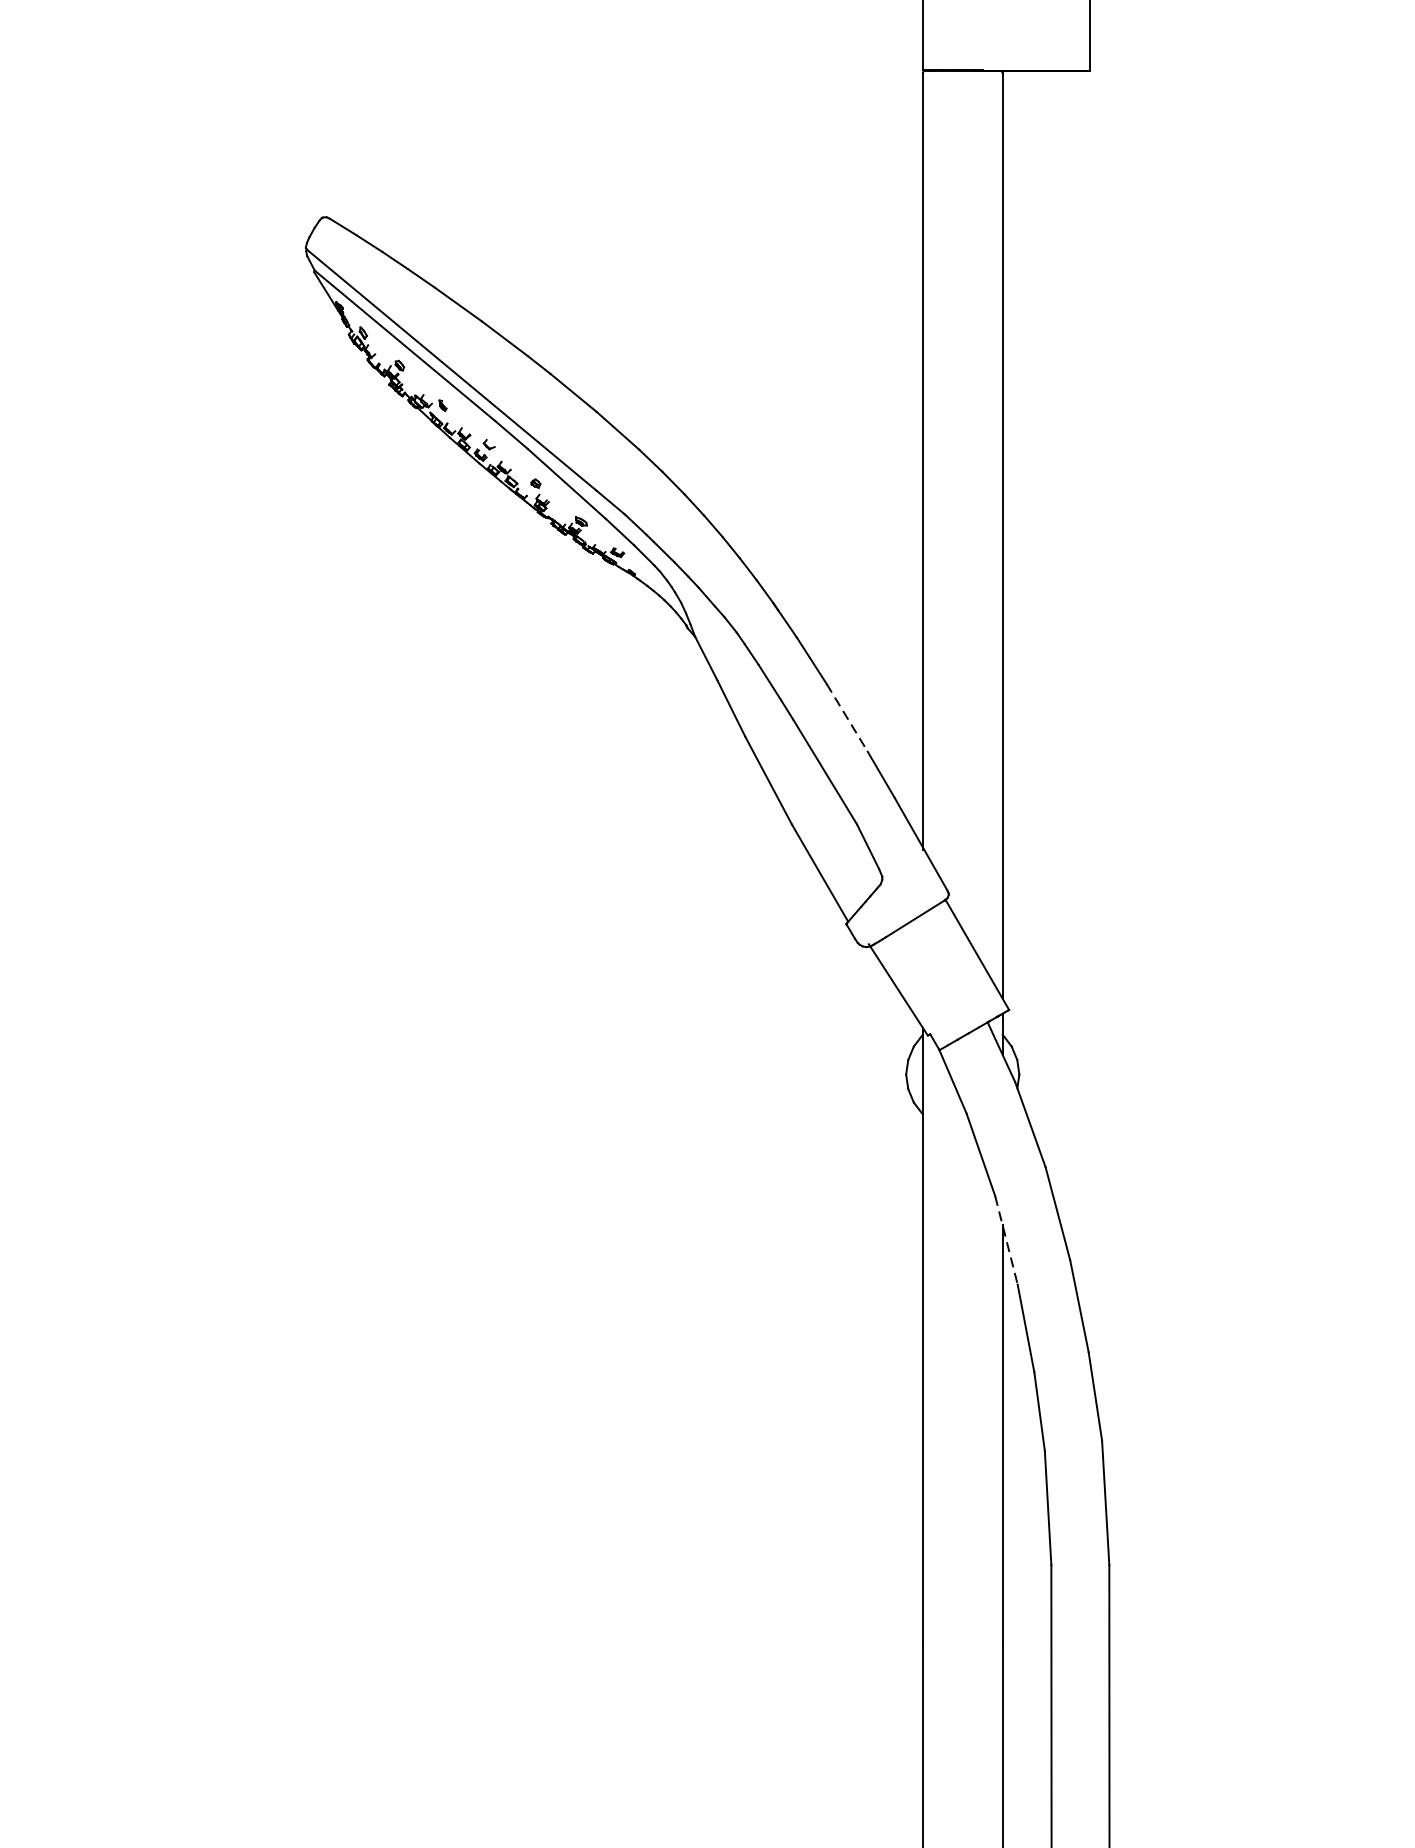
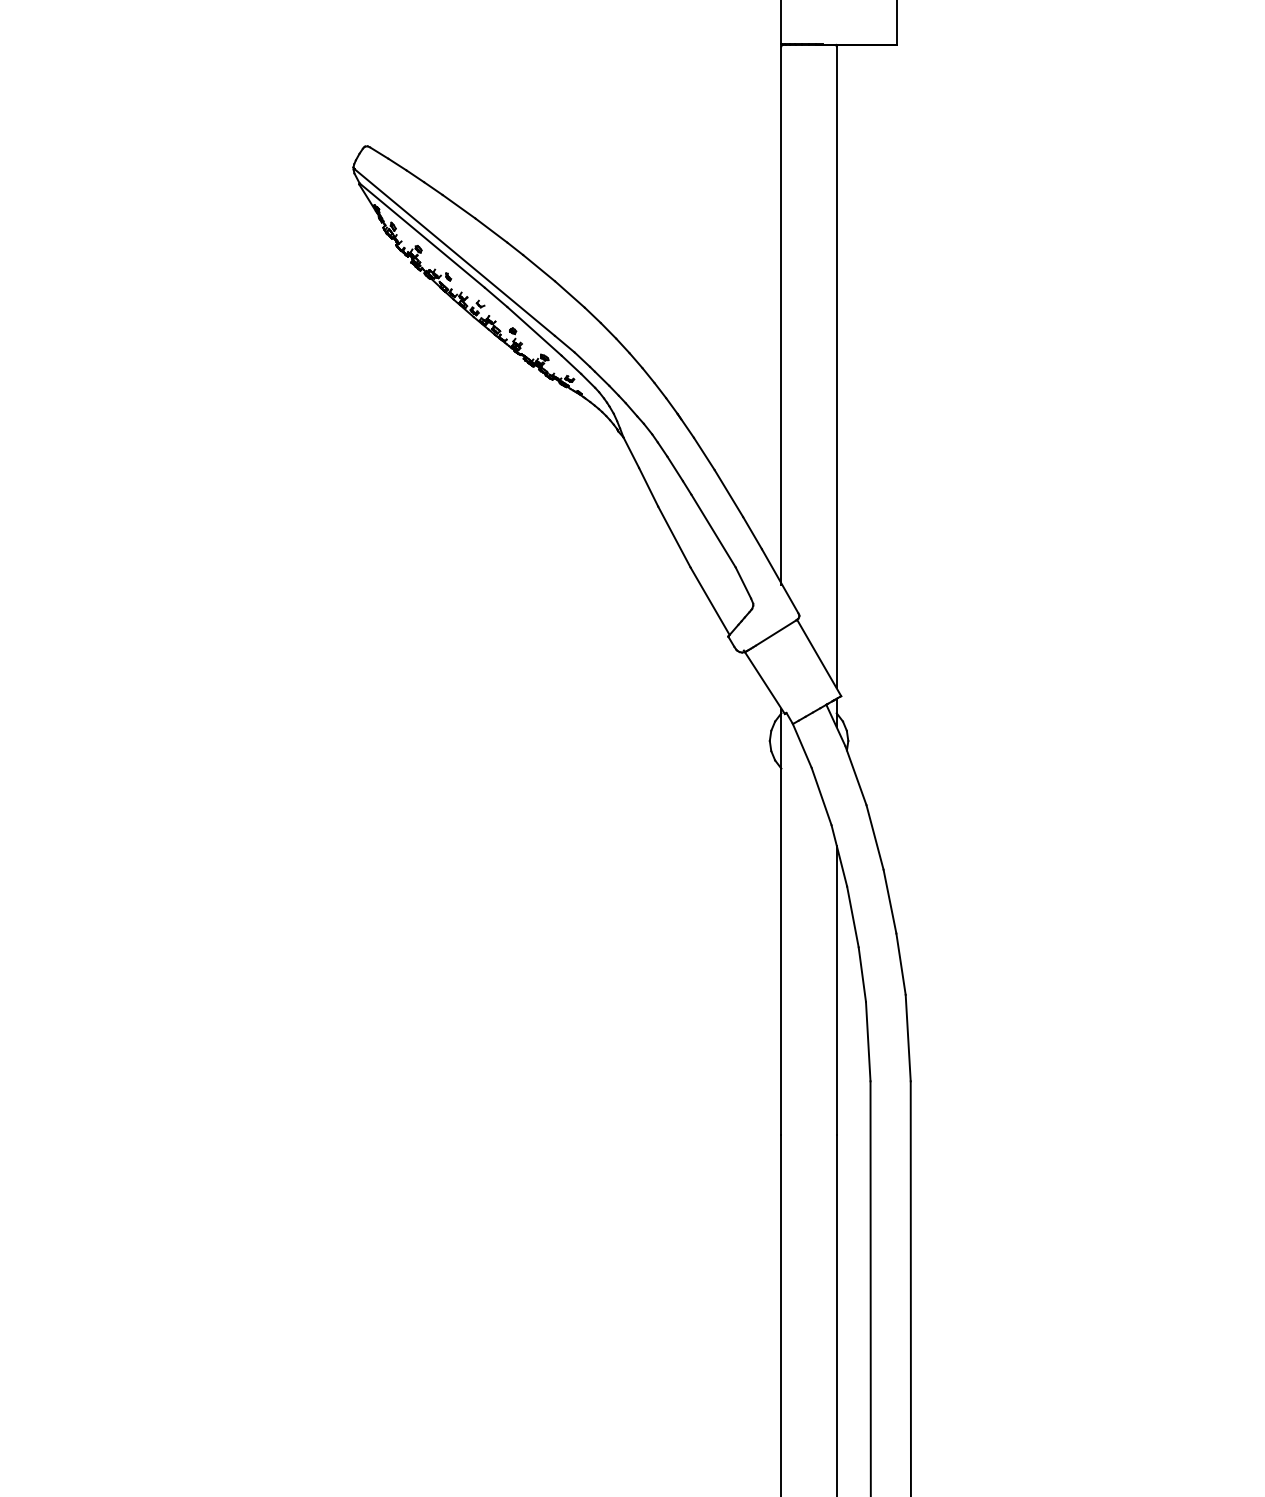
line: (848, 717) -> (729, 493), dashed -> solid
line: (1006, 1239) -> (839, 855), dashed -> solid

